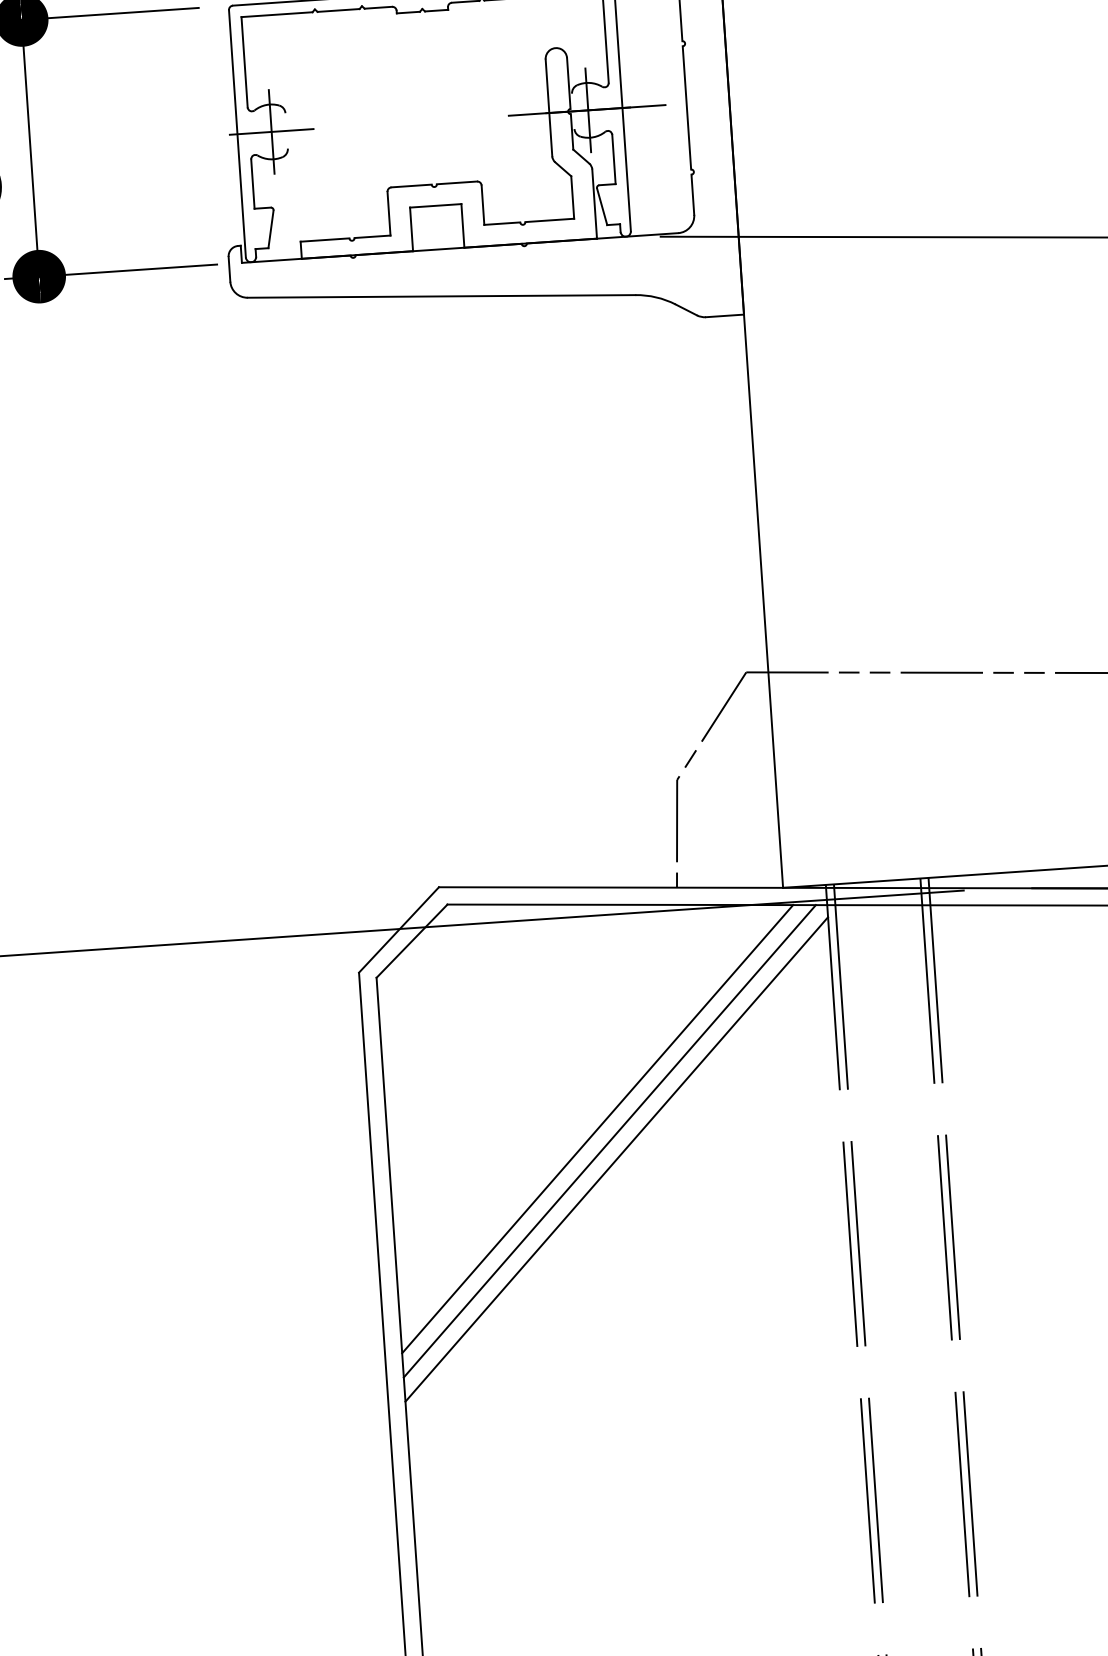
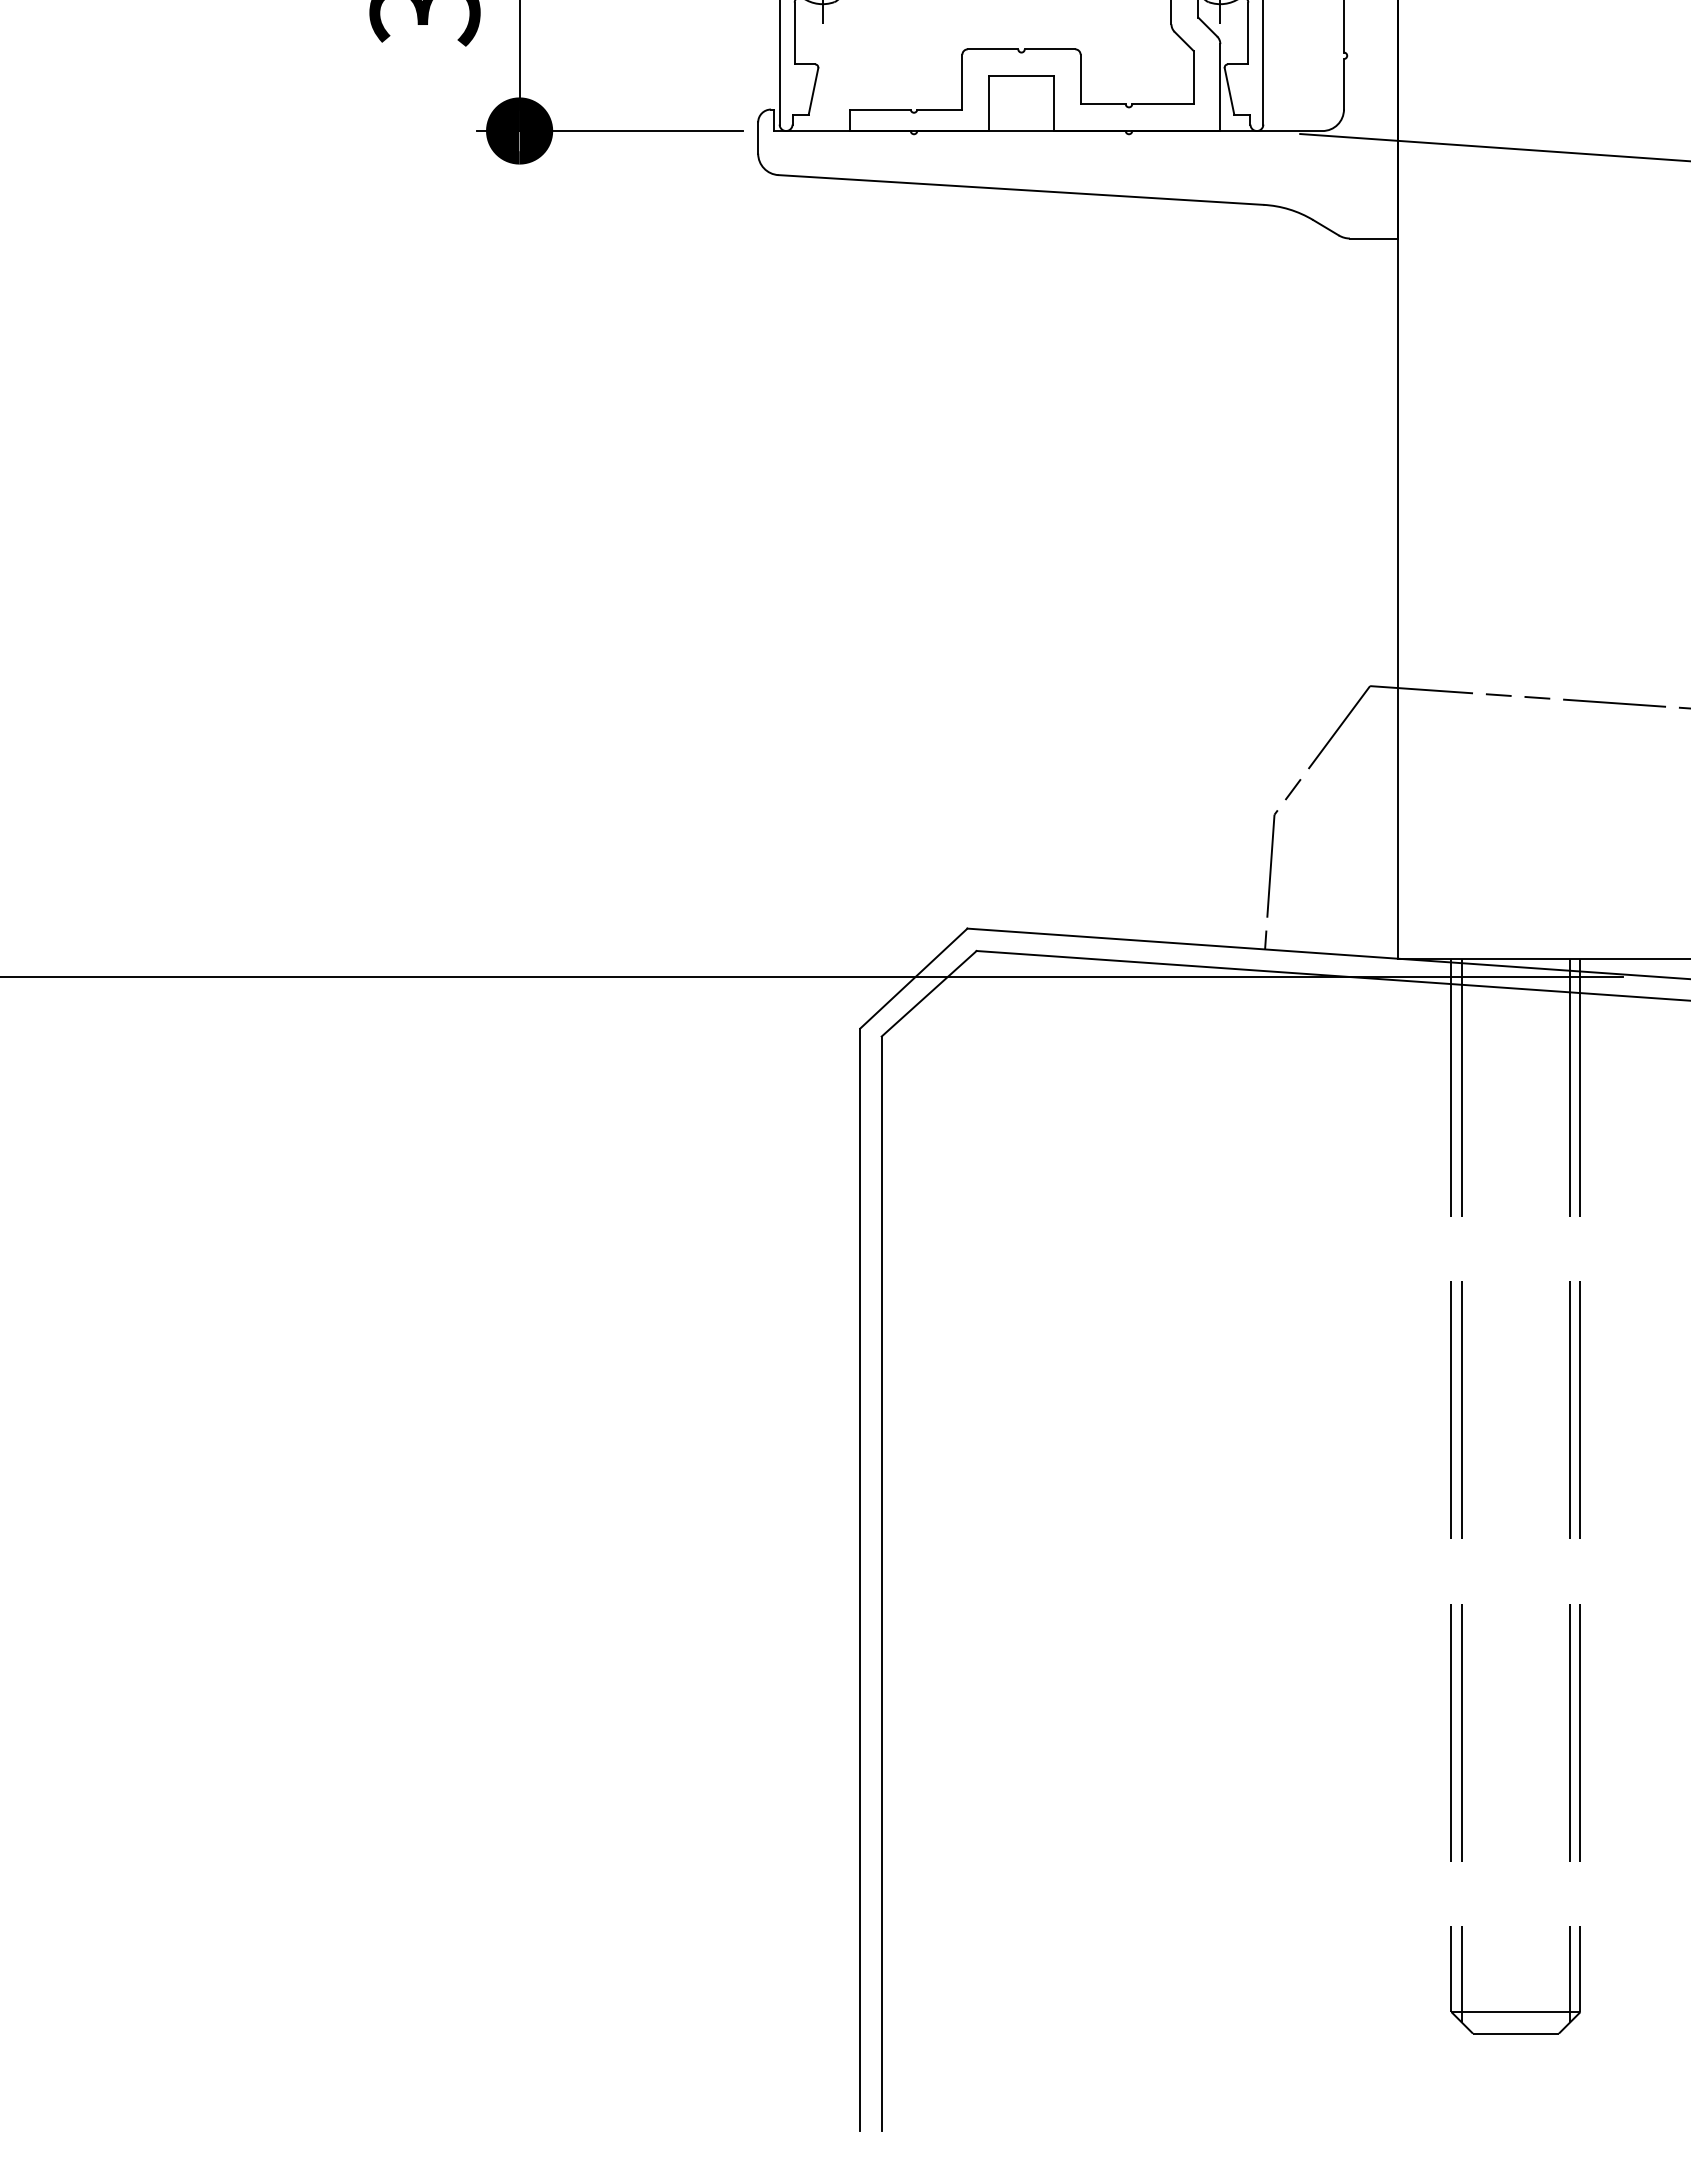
line: (597, 1129) -> (1144, 1244), removed
line: (609, 1140) -> (1159, 1260), removed
line: (616, 1159) -> (1166, 1284), removed

